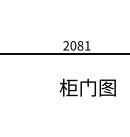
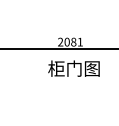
text: (87, 87) -> (73, 68), moved

